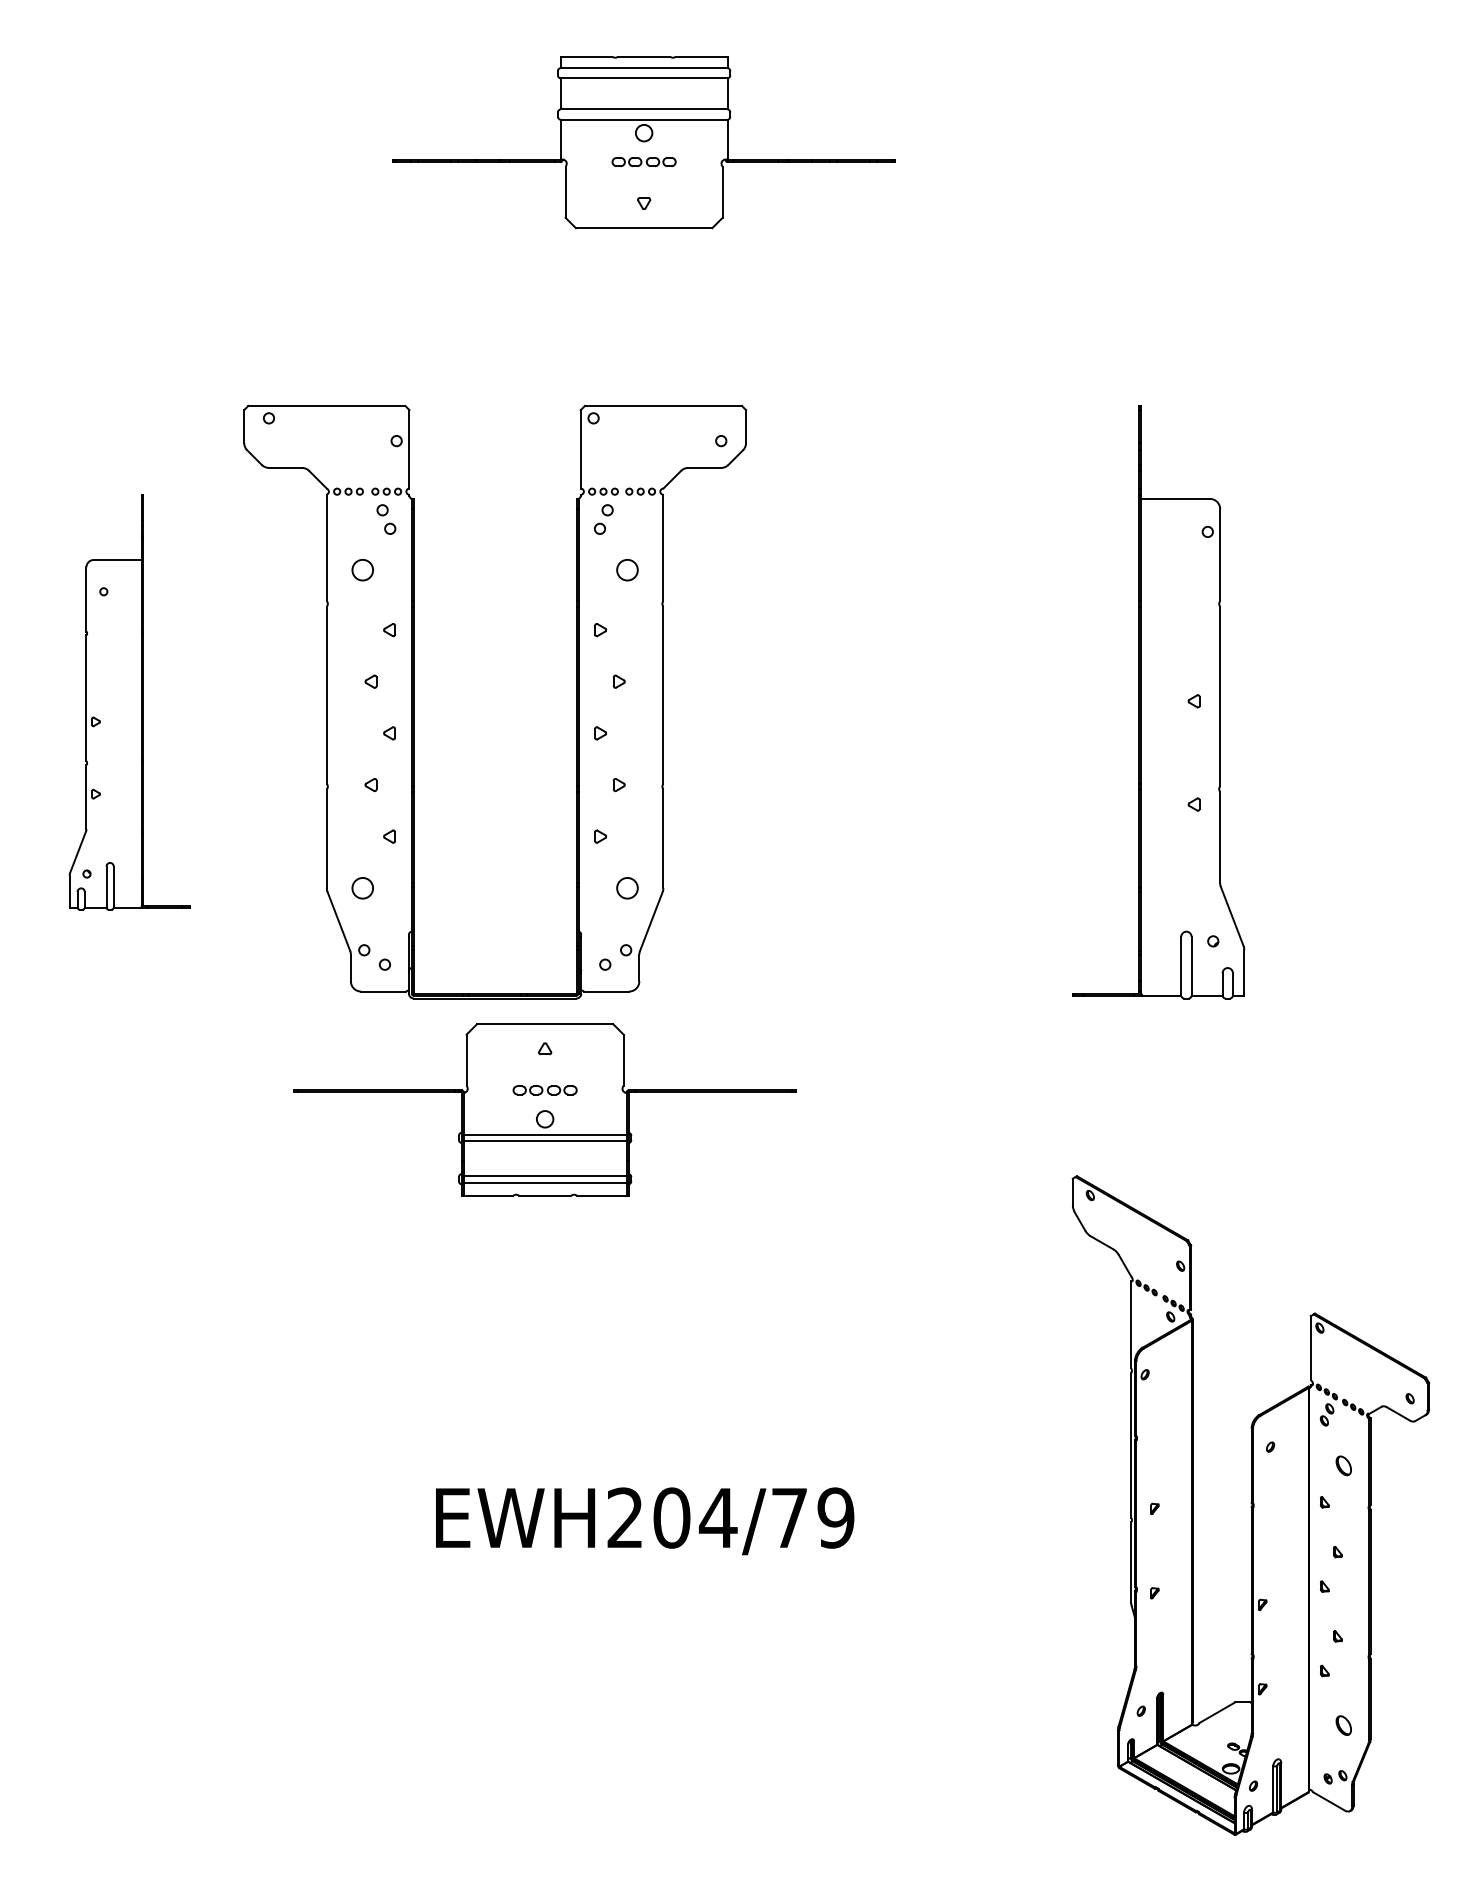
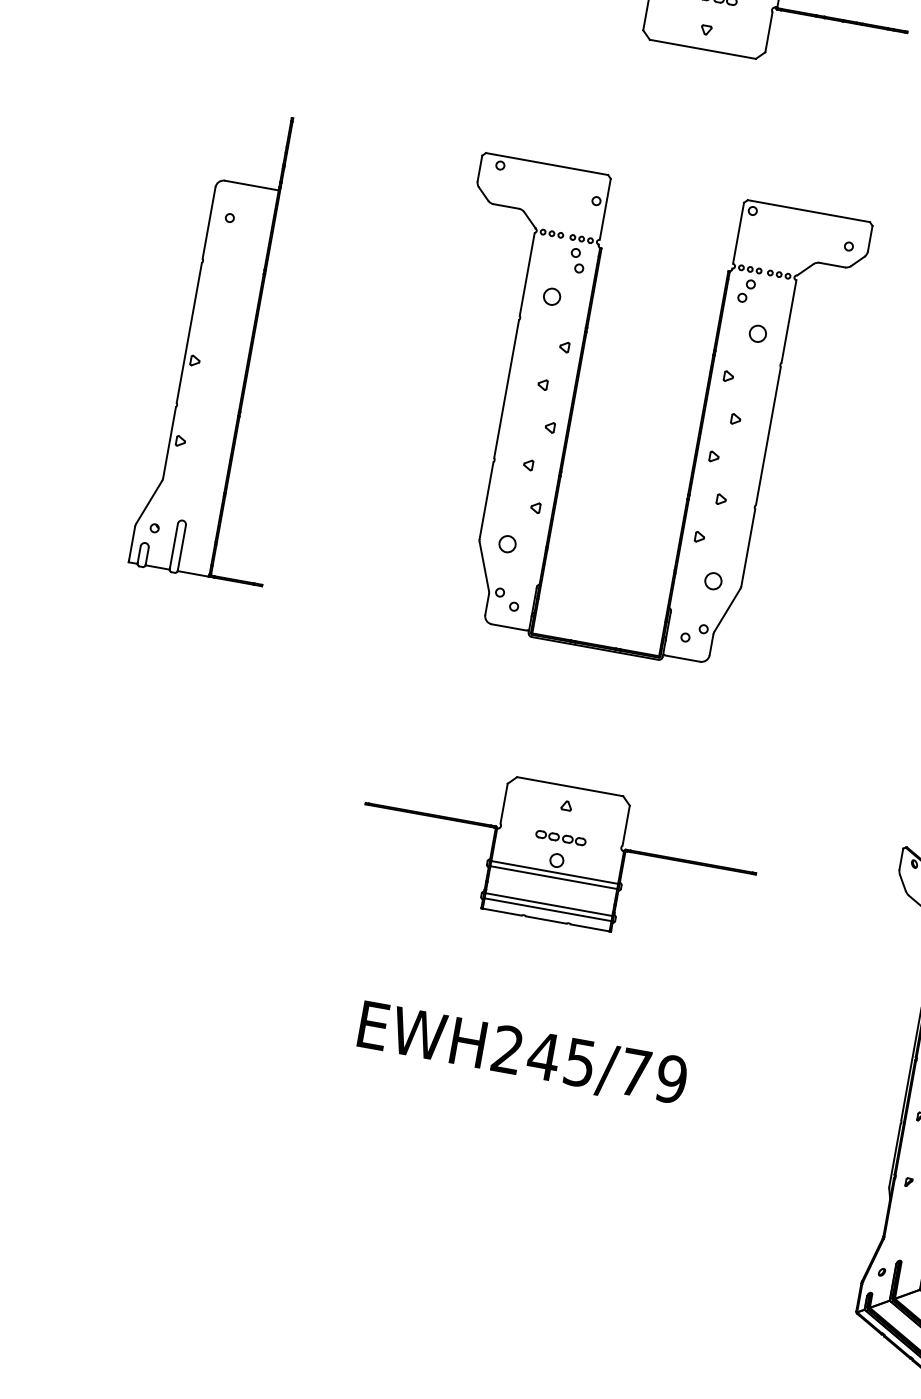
part: (414, 701) -> (573, 406), moved
part: (129, 702) -> (236, 346), size x1.43
part: (544, 1109) -> (557, 852), moved
text: (694, 1517) -> (561, 1059), EWH204/79 -> EWH245/79

